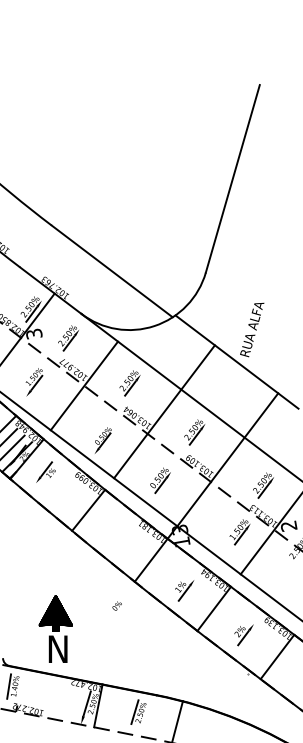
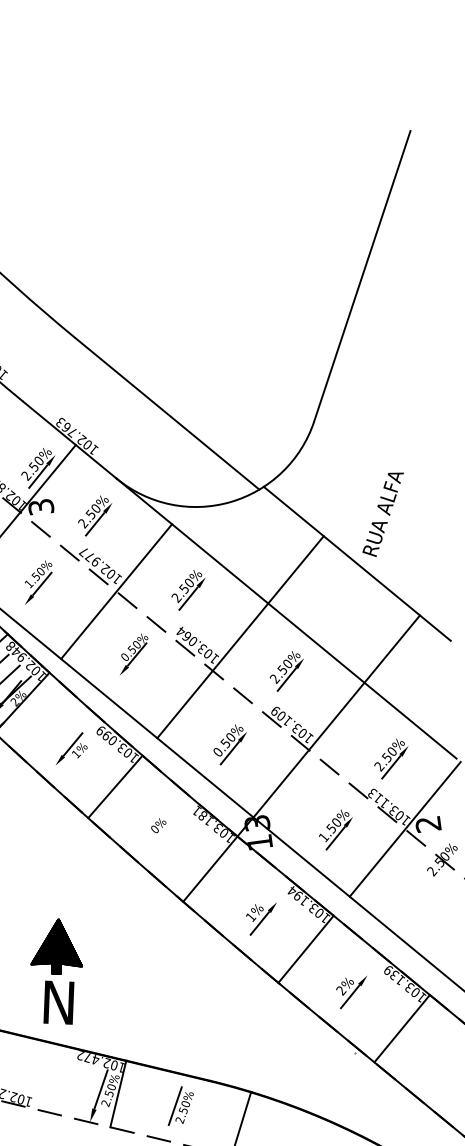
part: (103, 440) -> (134, 654), moved
part: (45, 471) -> (71, 747), moved
part: (239, 532) -> (334, 830), moved
text: (116, 605) -> (157, 824), moved

